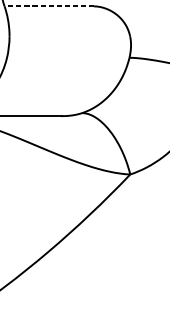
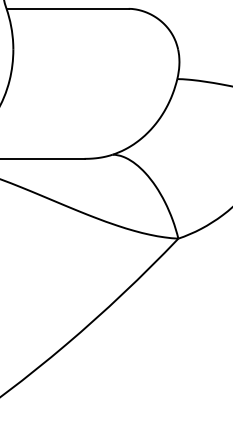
line: (49, 6) -> (67, 8), dashed -> solid

